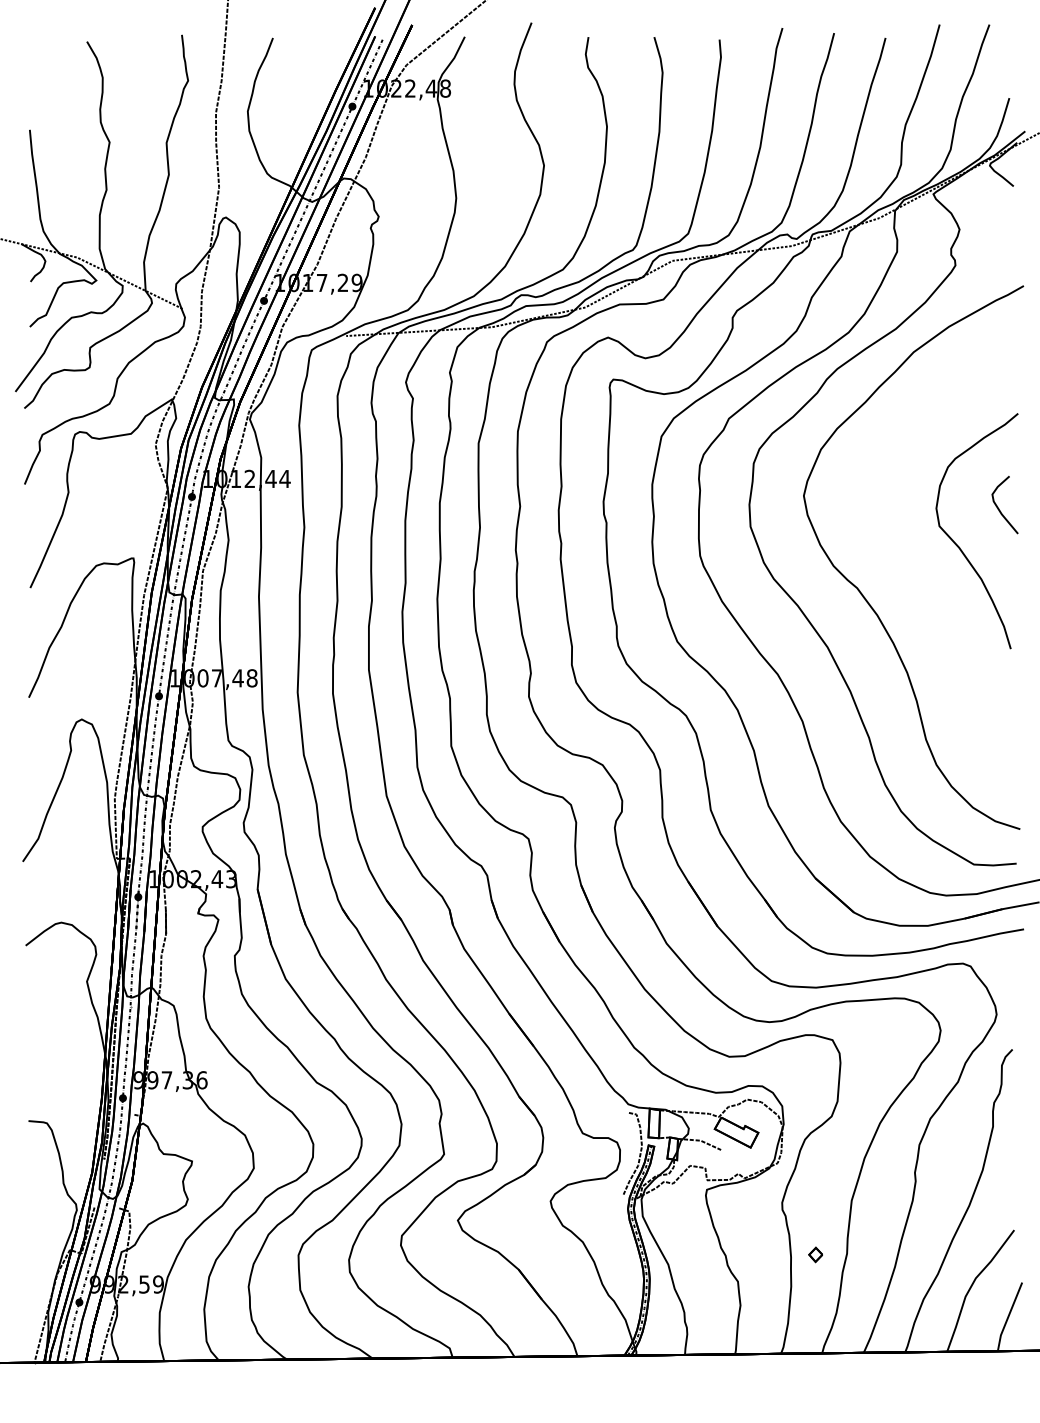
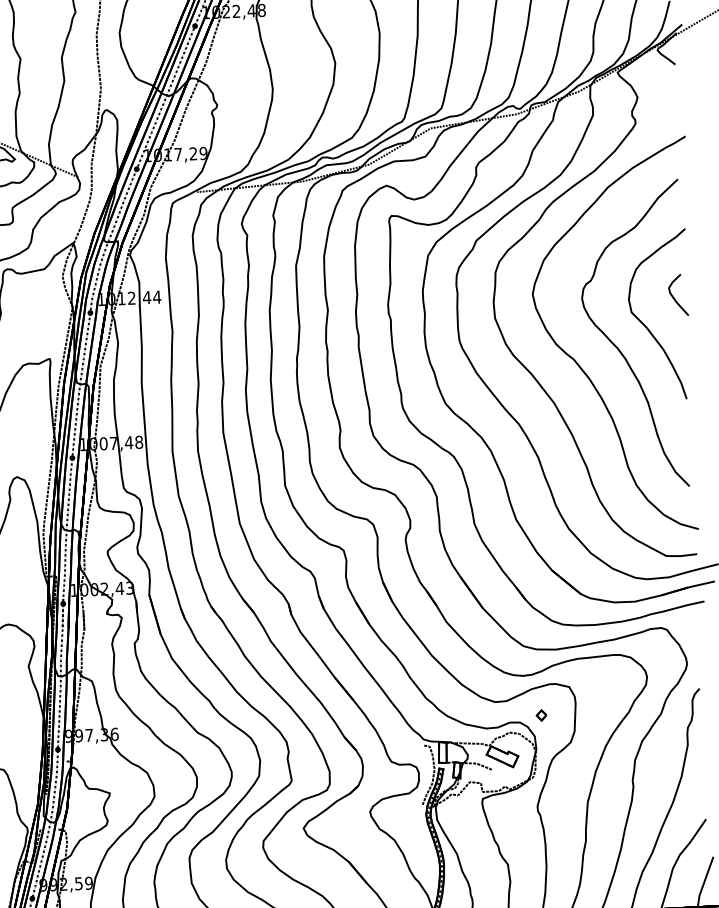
curve: (918, 573) -> (617, 347), added
part: (815, 1254) -> (541, 715), moved

